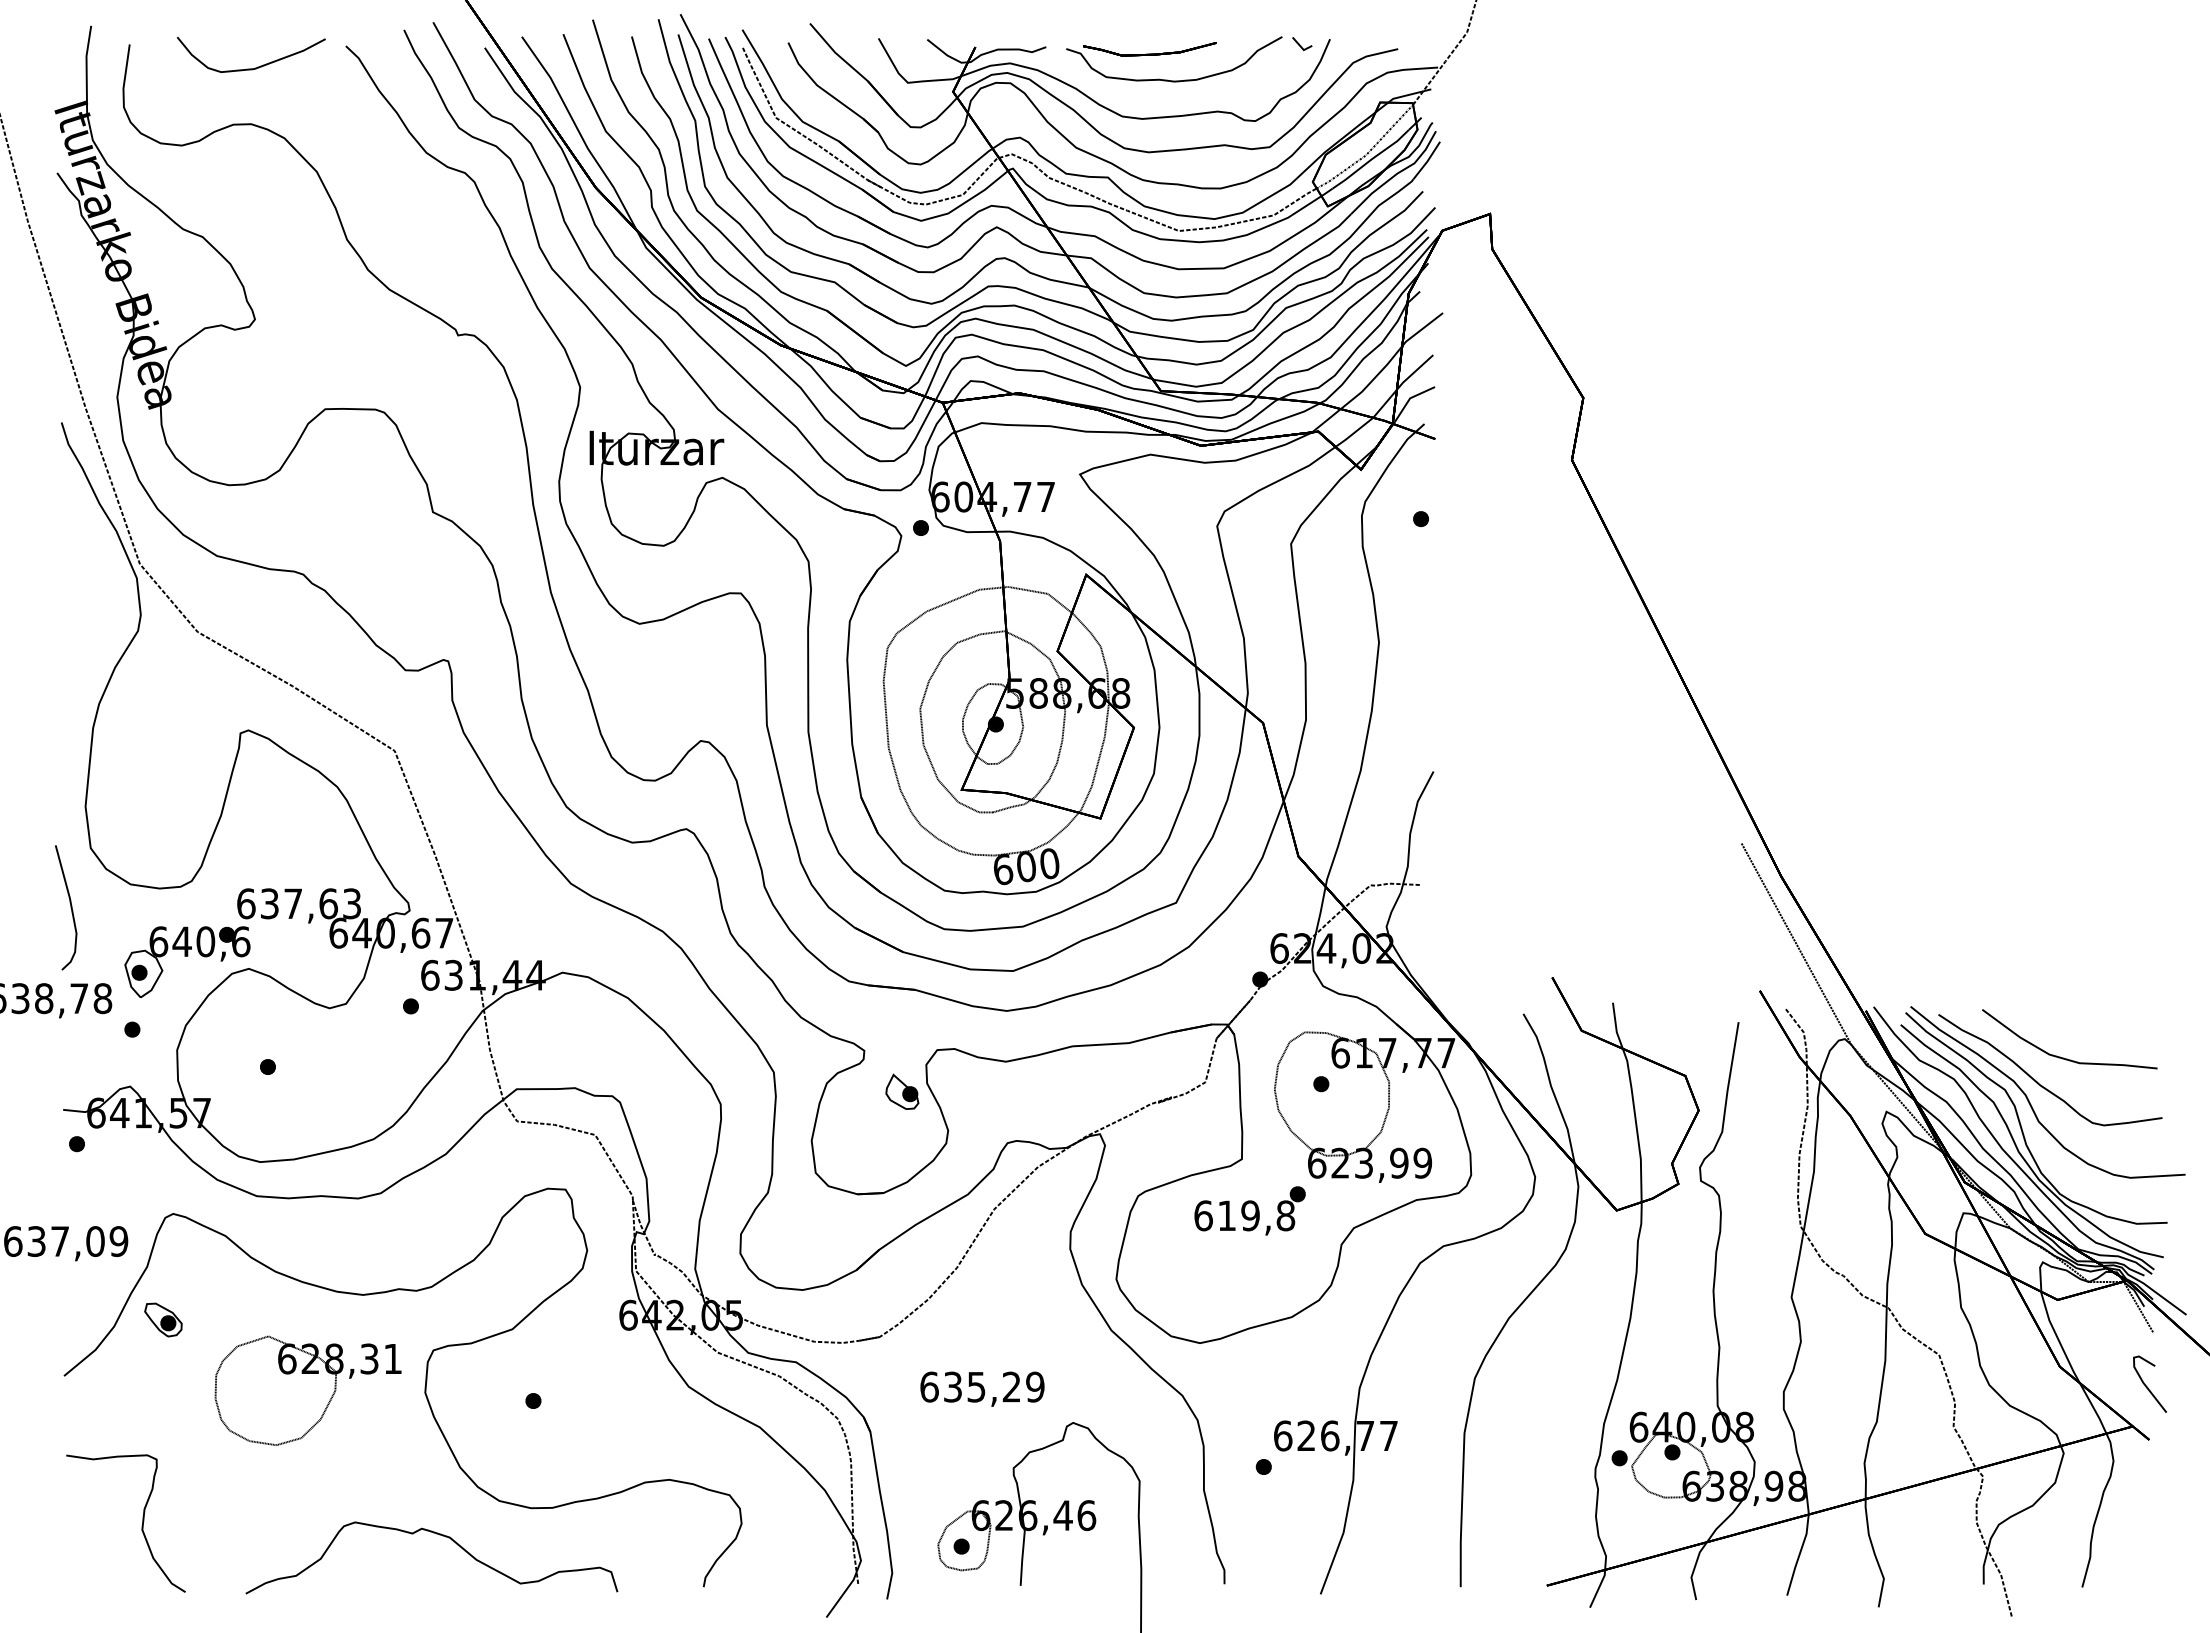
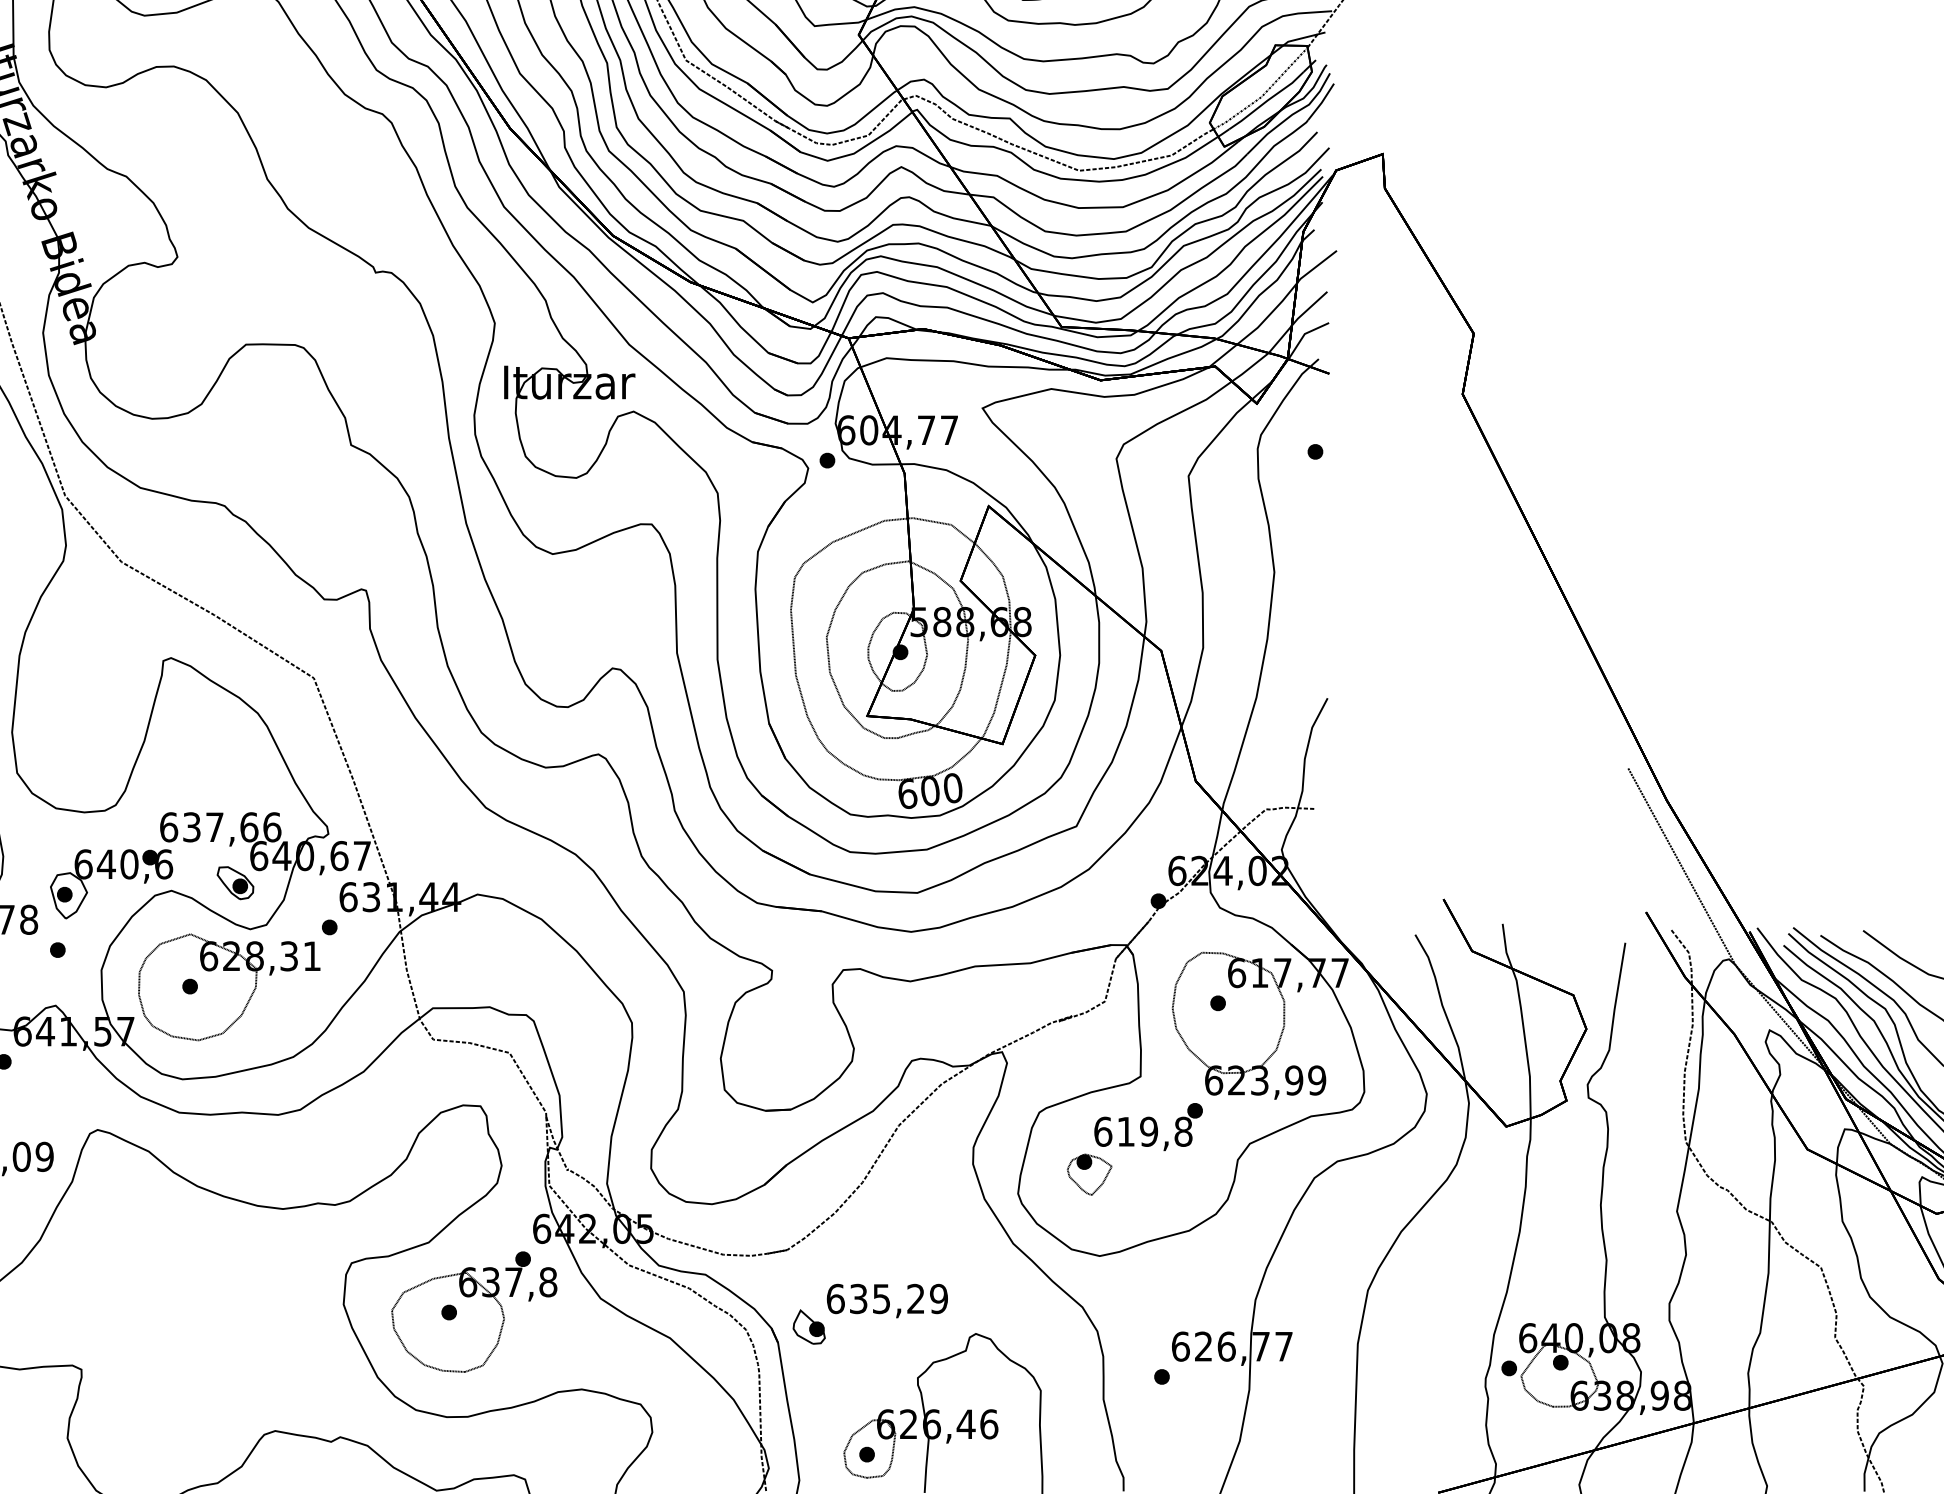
text: (352, 903) -> (272, 827), 637,63 -> 637,66
part: (902, 1091) -> (809, 1326), moved
part: (1189, 1259) -> (1089, 1174), added
part: (163, 1319) -> (235, 882), moved
part: (307, 1390) -> (228, 987), moved
part: (559, 1400) -> (474, 1312), added

